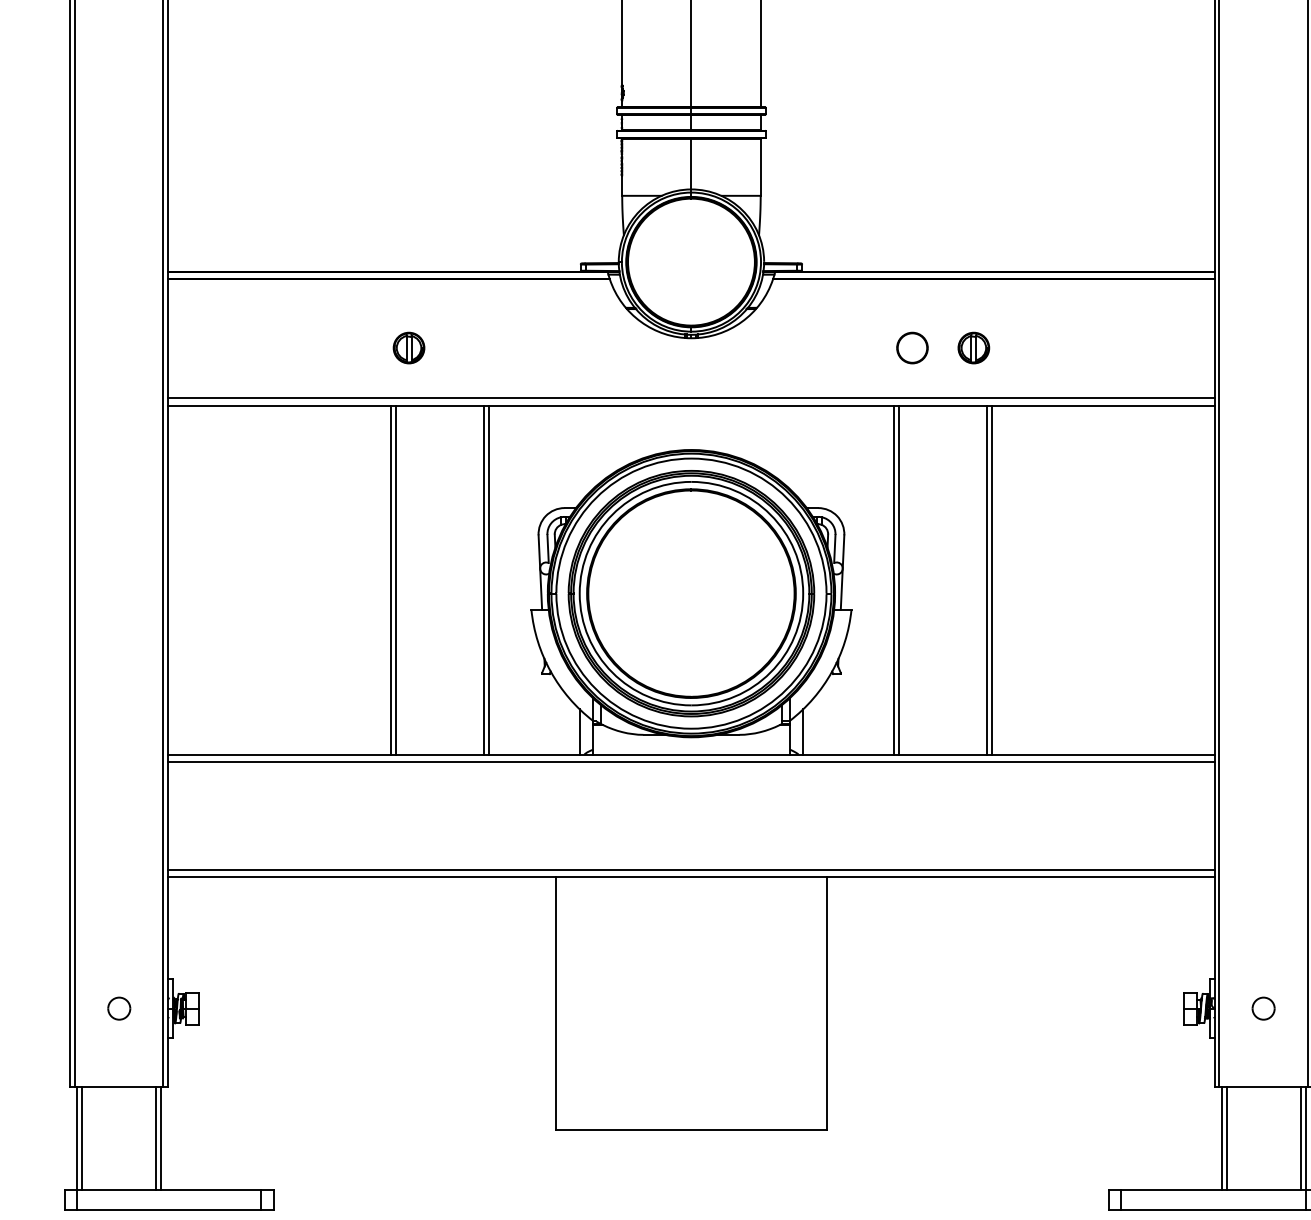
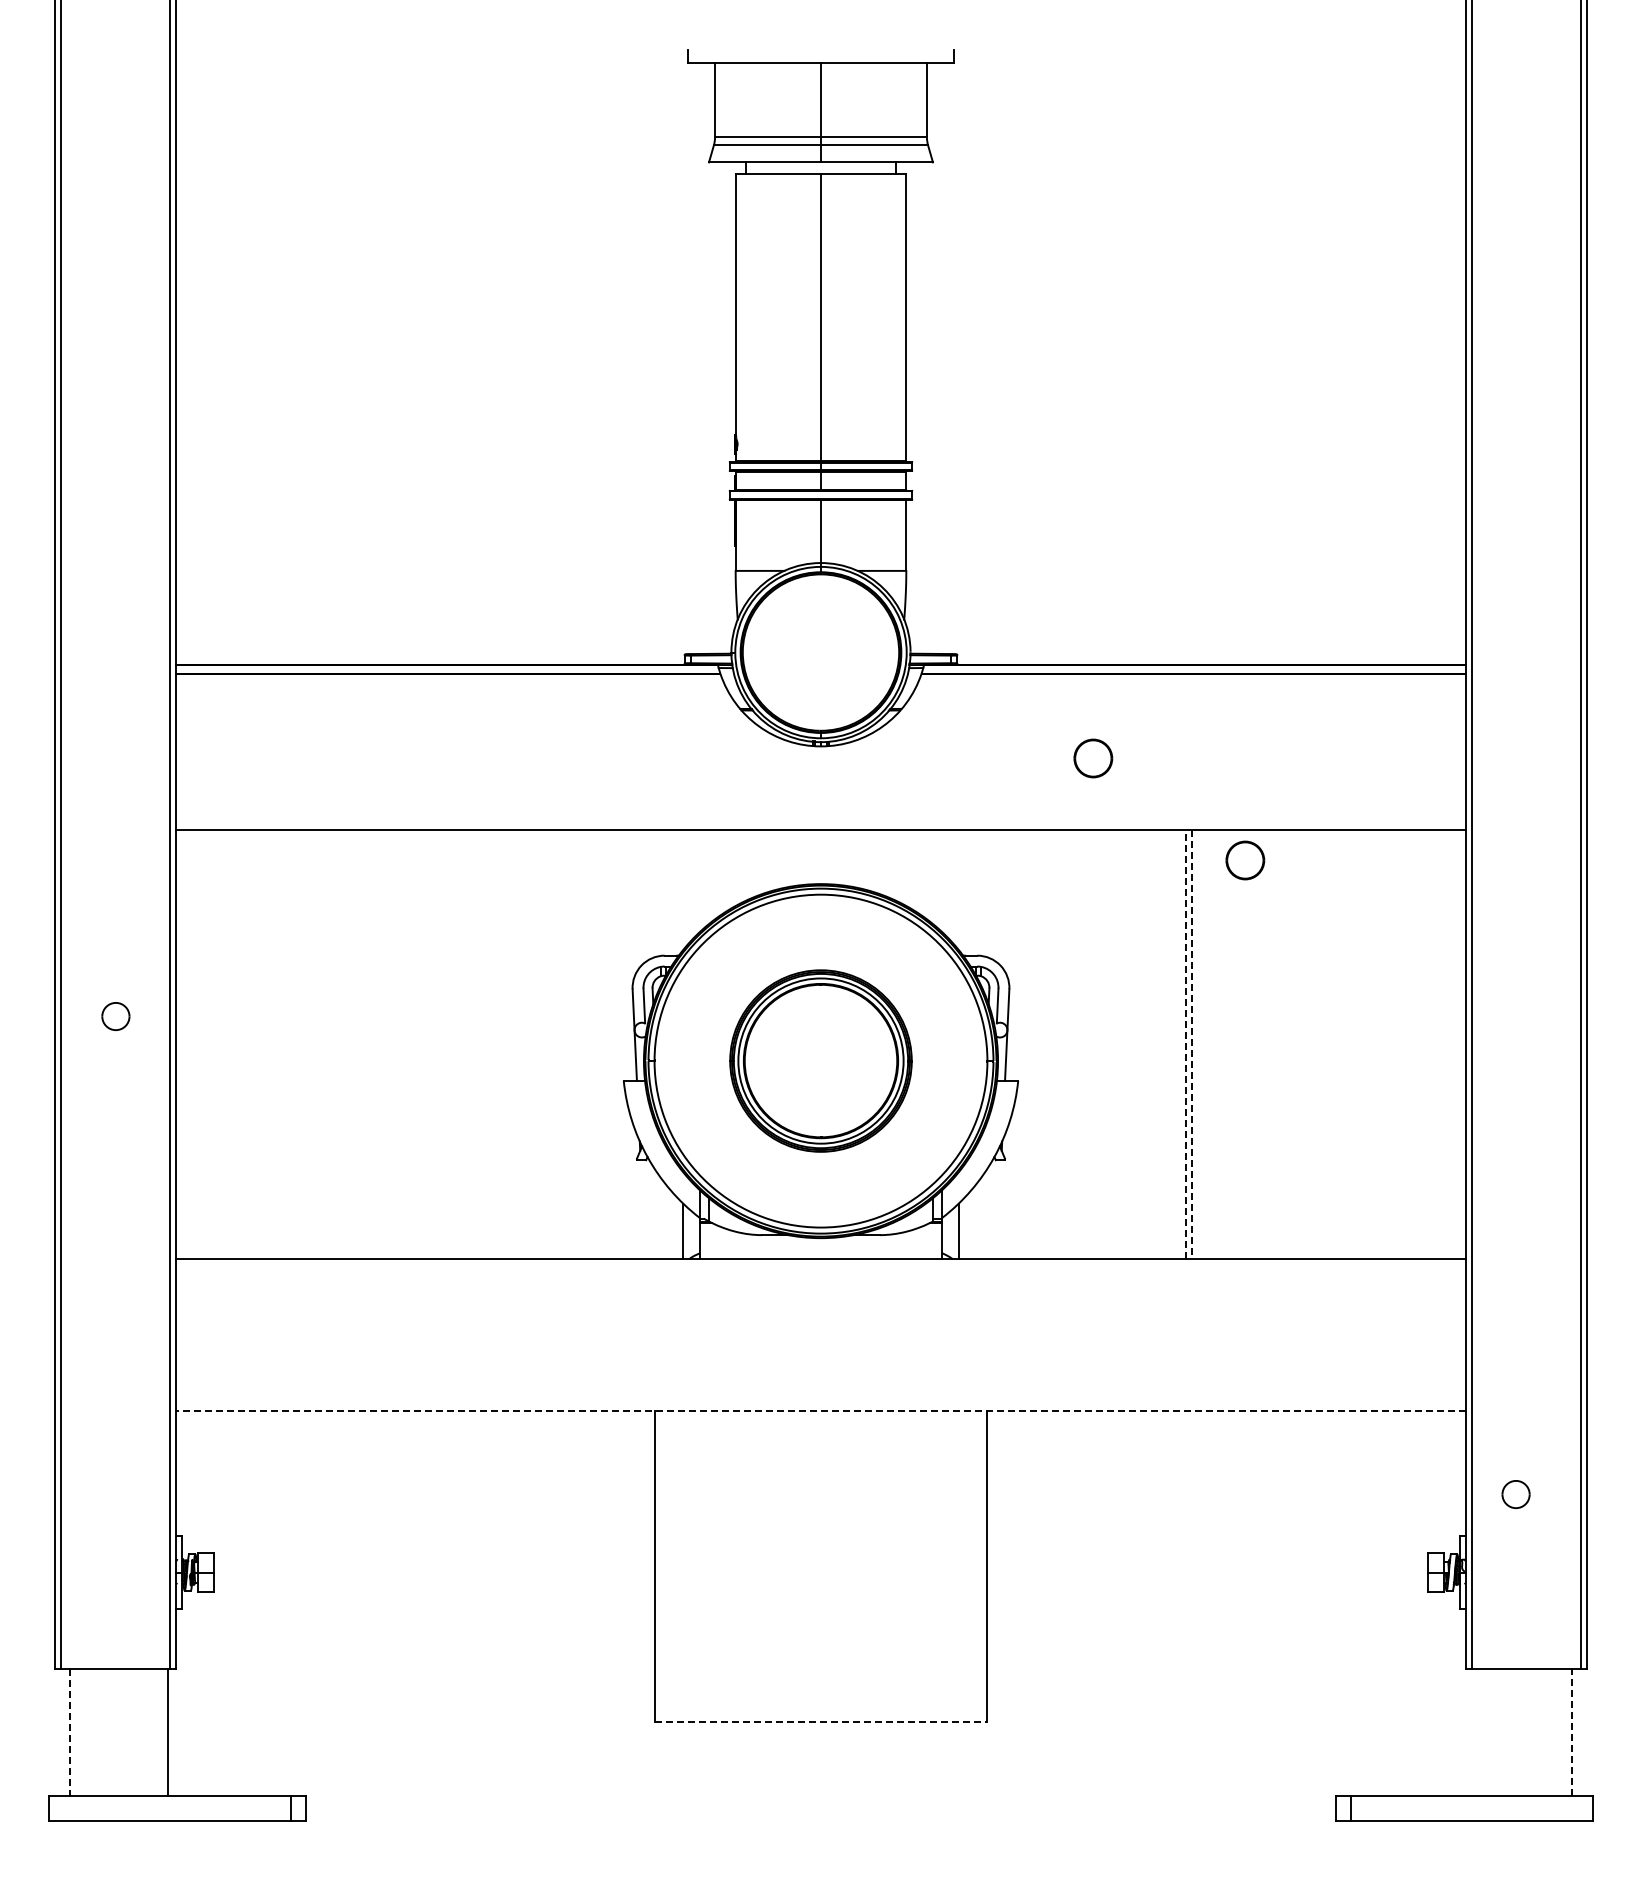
part: (408, 348) -> (472, 758), removed
part: (973, 348) -> (1168, 758), removed
line: (691, 398) -> (820, 820), removed
part: (1035, 430) -> (1245, 860), added
line: (390, 580) -> (450, 1044), removed
line: (395, 580) -> (456, 1044), removed
line: (484, 580) -> (565, 1044), removed
line: (488, 580) -> (571, 1044), removed
line: (893, 580) -> (1070, 1044), removed
line: (898, 580) -> (1076, 1044), removed
line: (987, 580) -> (1185, 1044), solid -> dashed
line: (992, 580) -> (1191, 1044), solid -> dashed
part: (691, 593) -> (820, 1060), size x0.6
line: (691, 761) -> (820, 1268), removed
line: (691, 869) -> (820, 1401), removed
line: (691, 877) -> (821, 1410), solid -> dashed
part: (118, 1008) -> (115, 1016), moved
part: (1263, 1008) -> (1515, 1494), moved
line: (691, 1130) -> (821, 1722), solid -> dashed
line: (82, 1138) -> (70, 1732), solid -> dashed
line: (156, 1138) -> (161, 1732), removed
line: (1221, 1138) -> (1474, 1732), removed
line: (1226, 1138) -> (1480, 1732), removed
line: (1300, 1138) -> (1571, 1732), solid -> dashed
line: (77, 1148) -> (64, 1744), removed
line: (1305, 1148) -> (1577, 1744), removed

